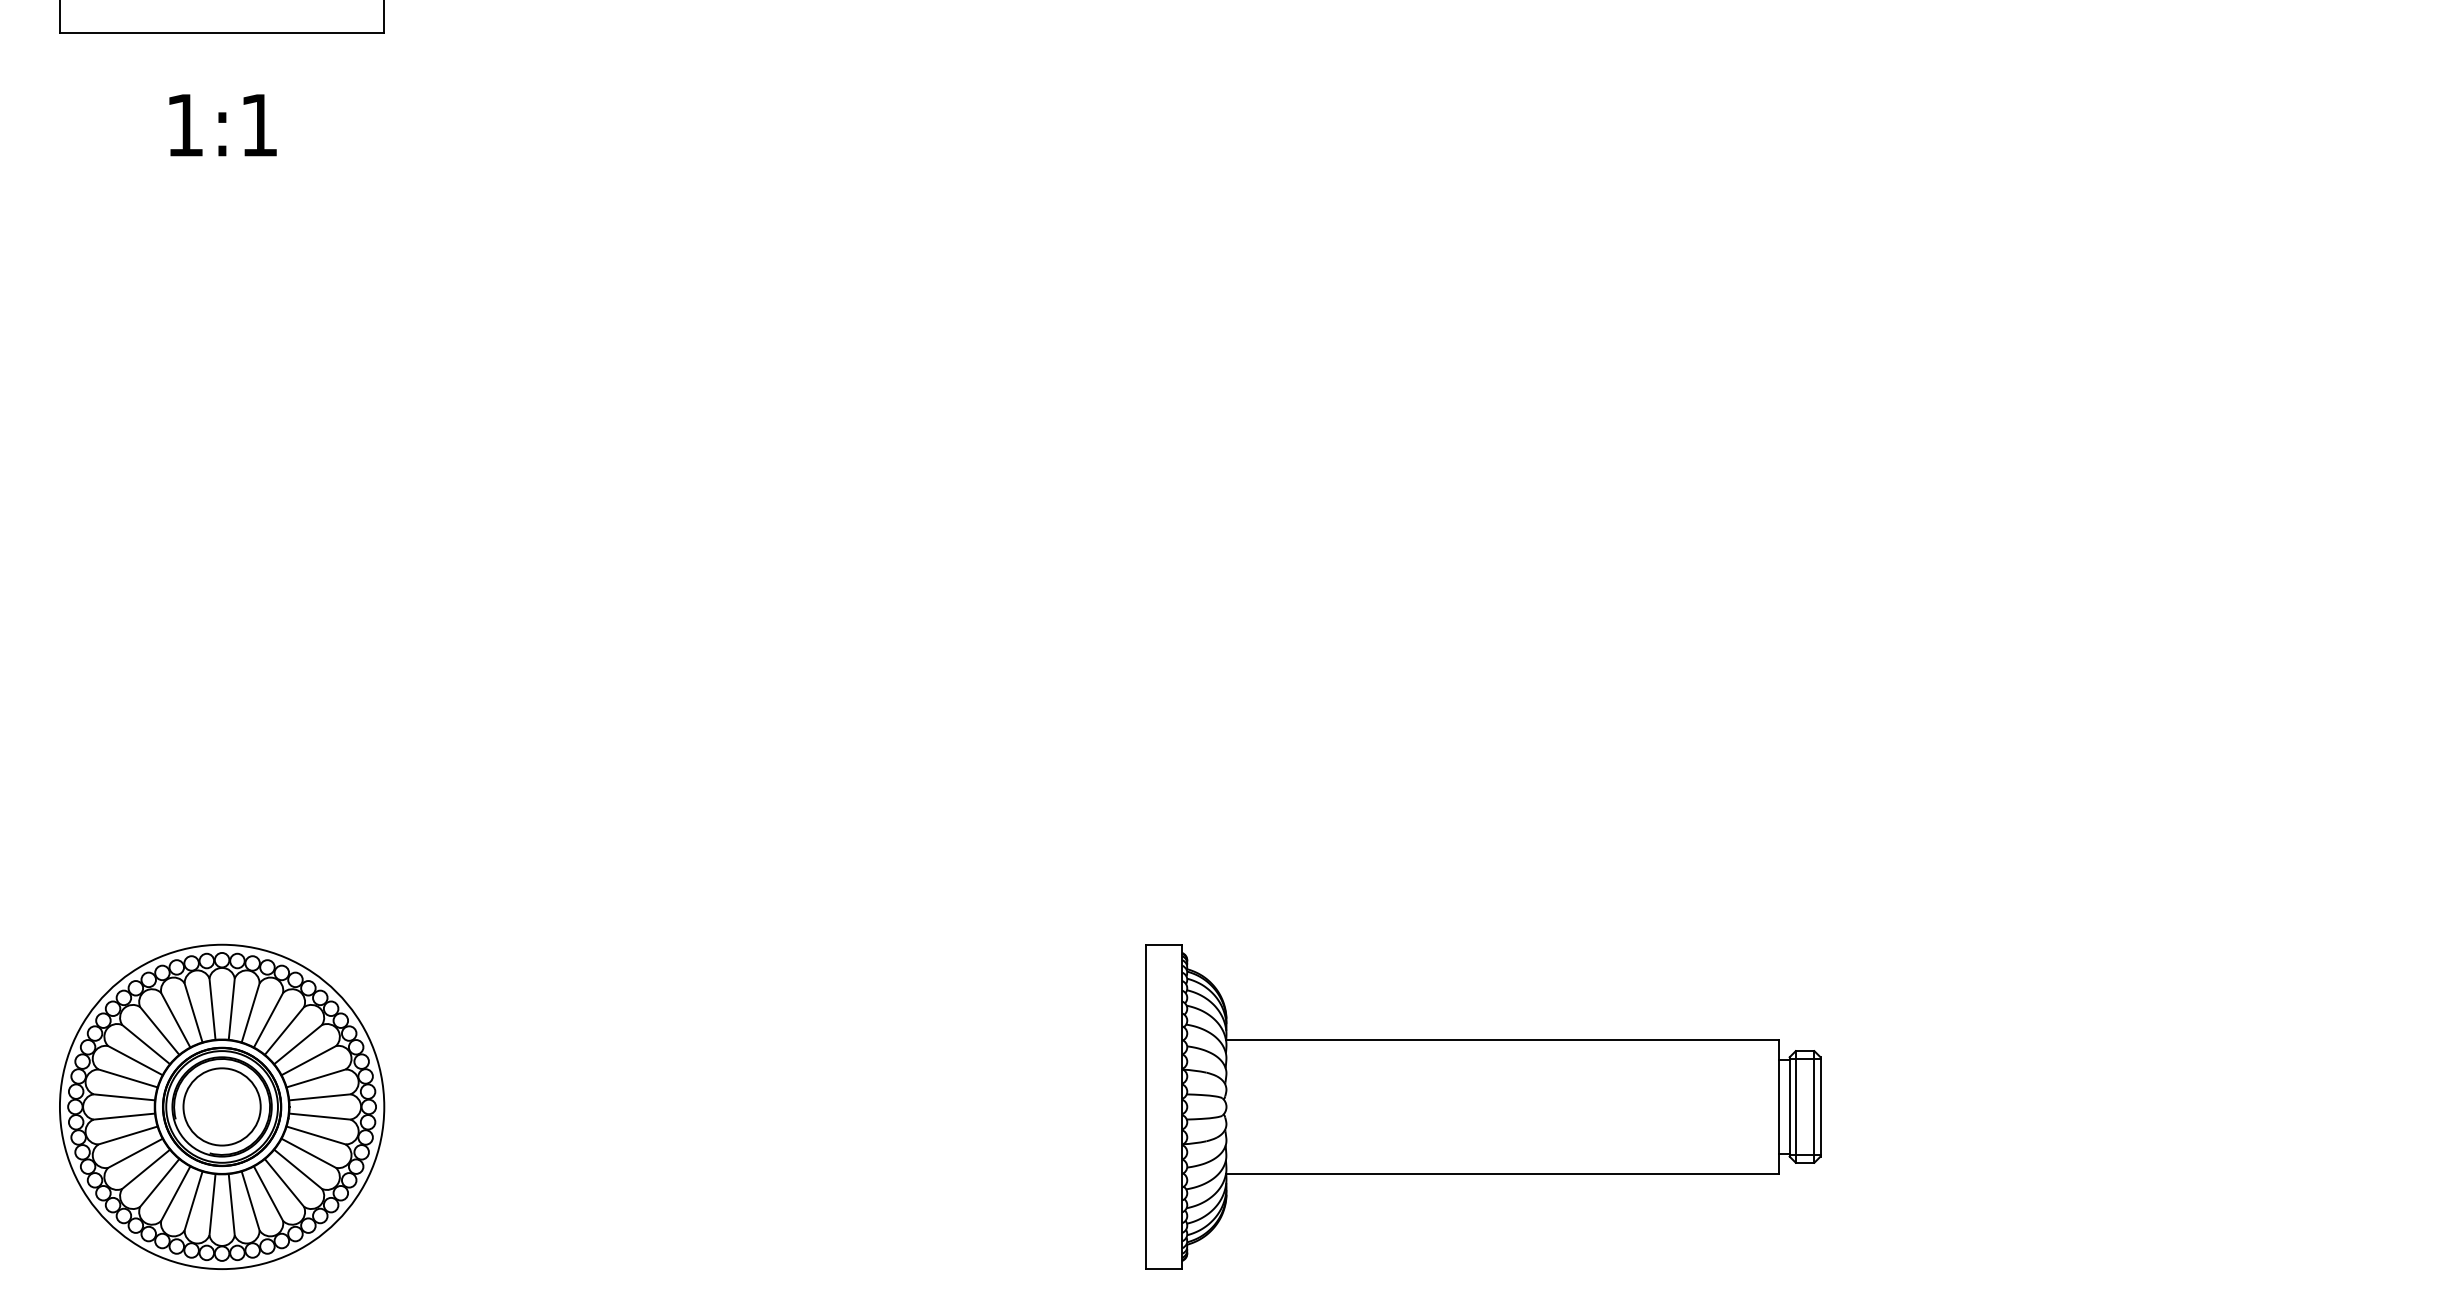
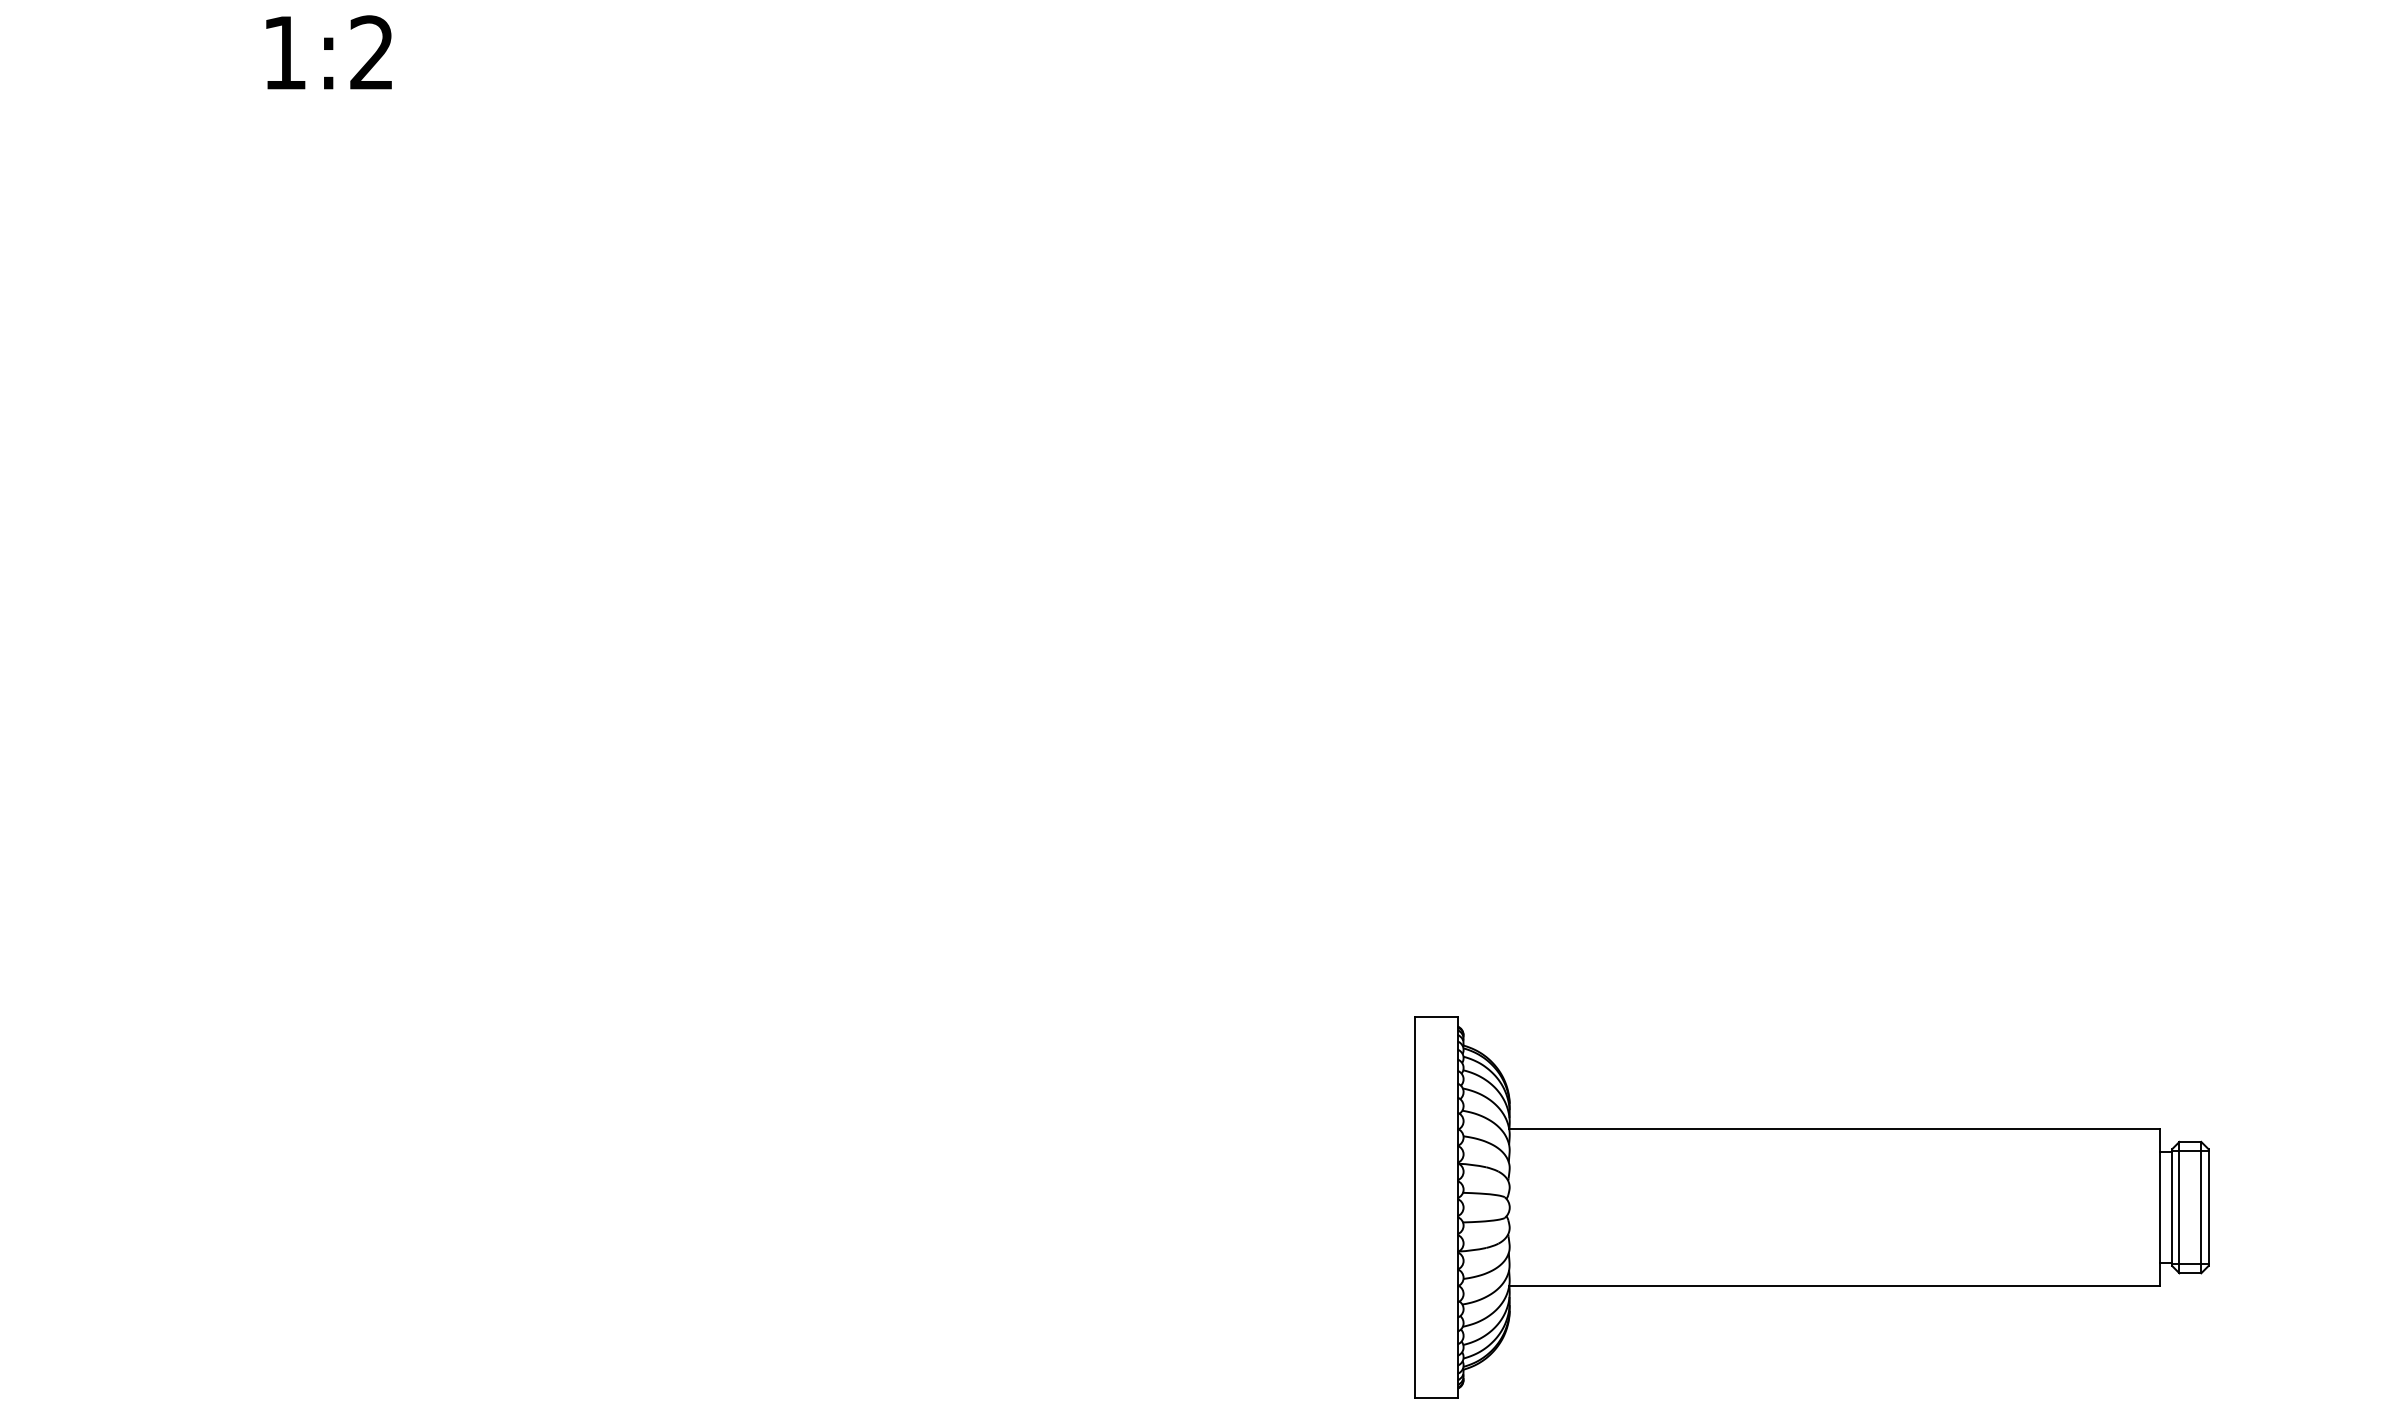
text: (258, 124) -> (371, 51), 1:1 -> 1:2
part: (222, 1106) -> (328, 1207), removed

